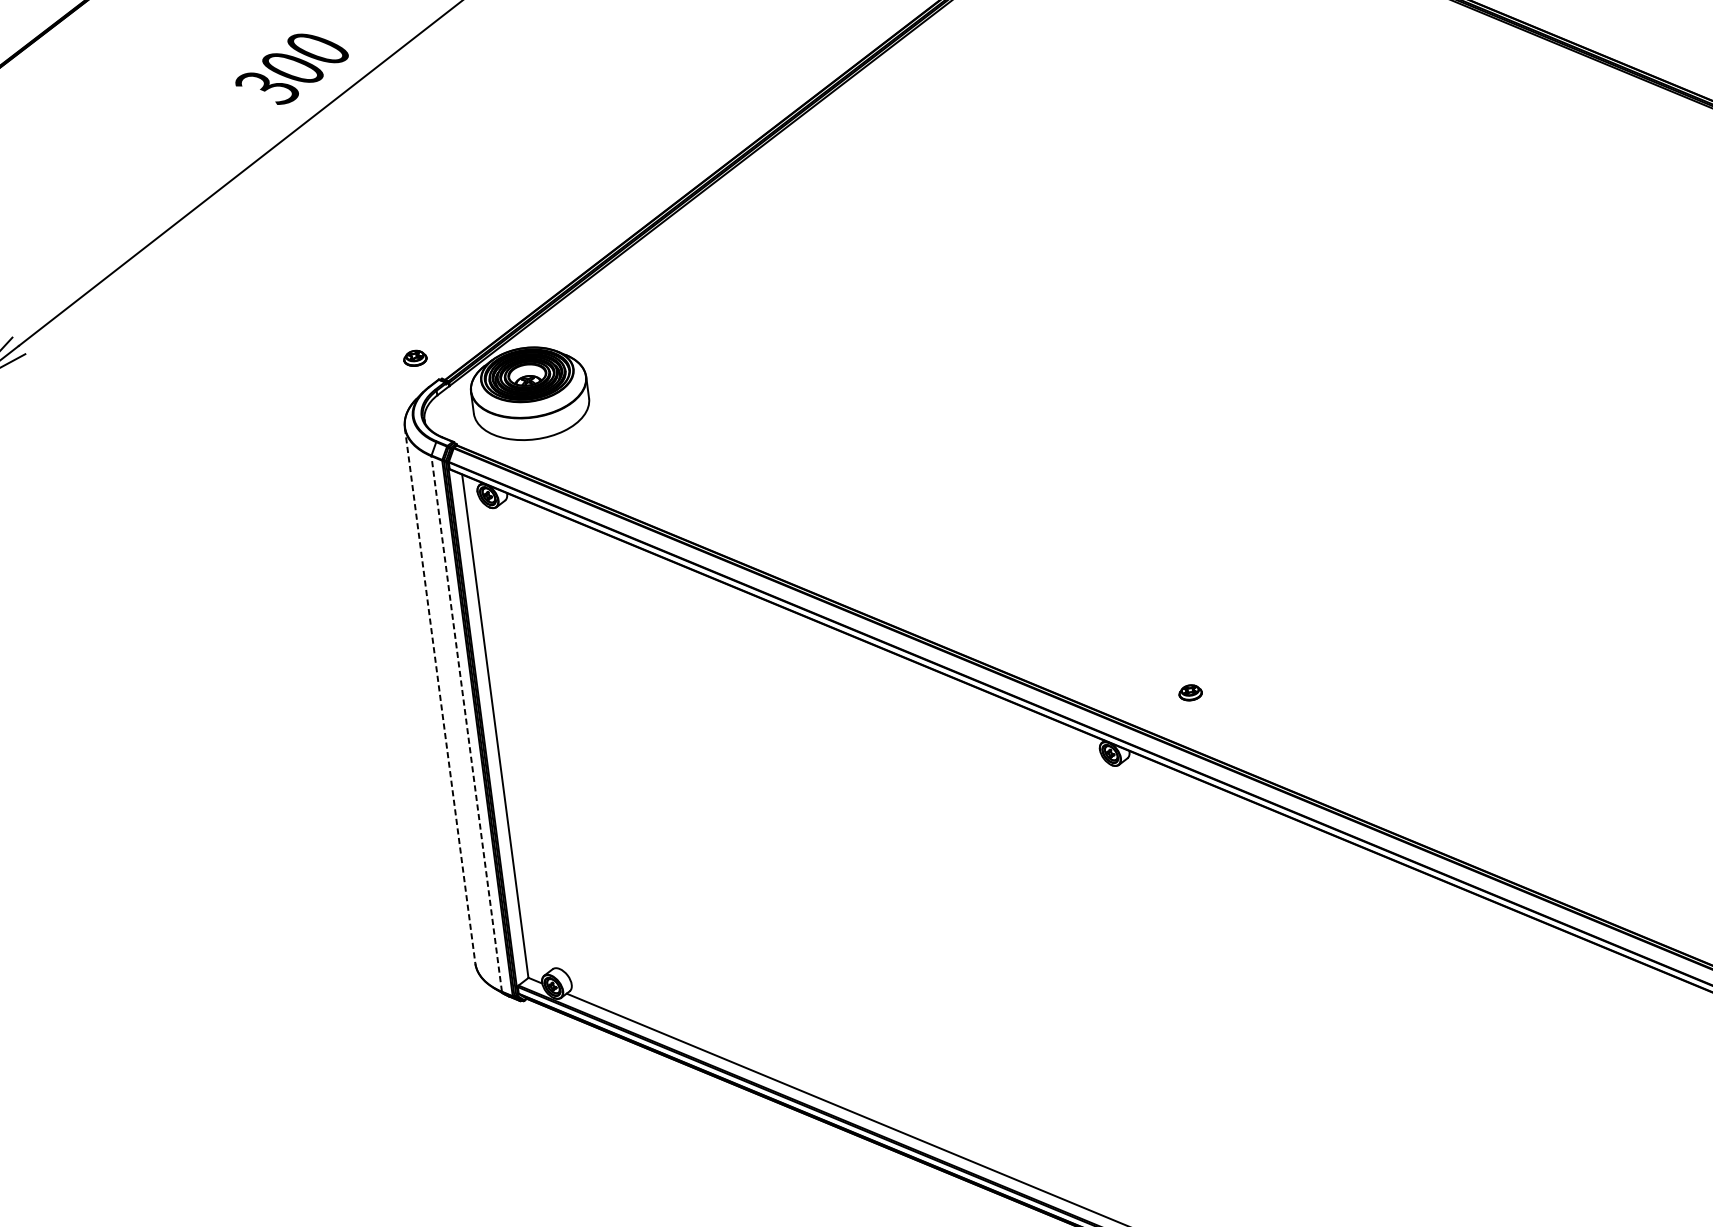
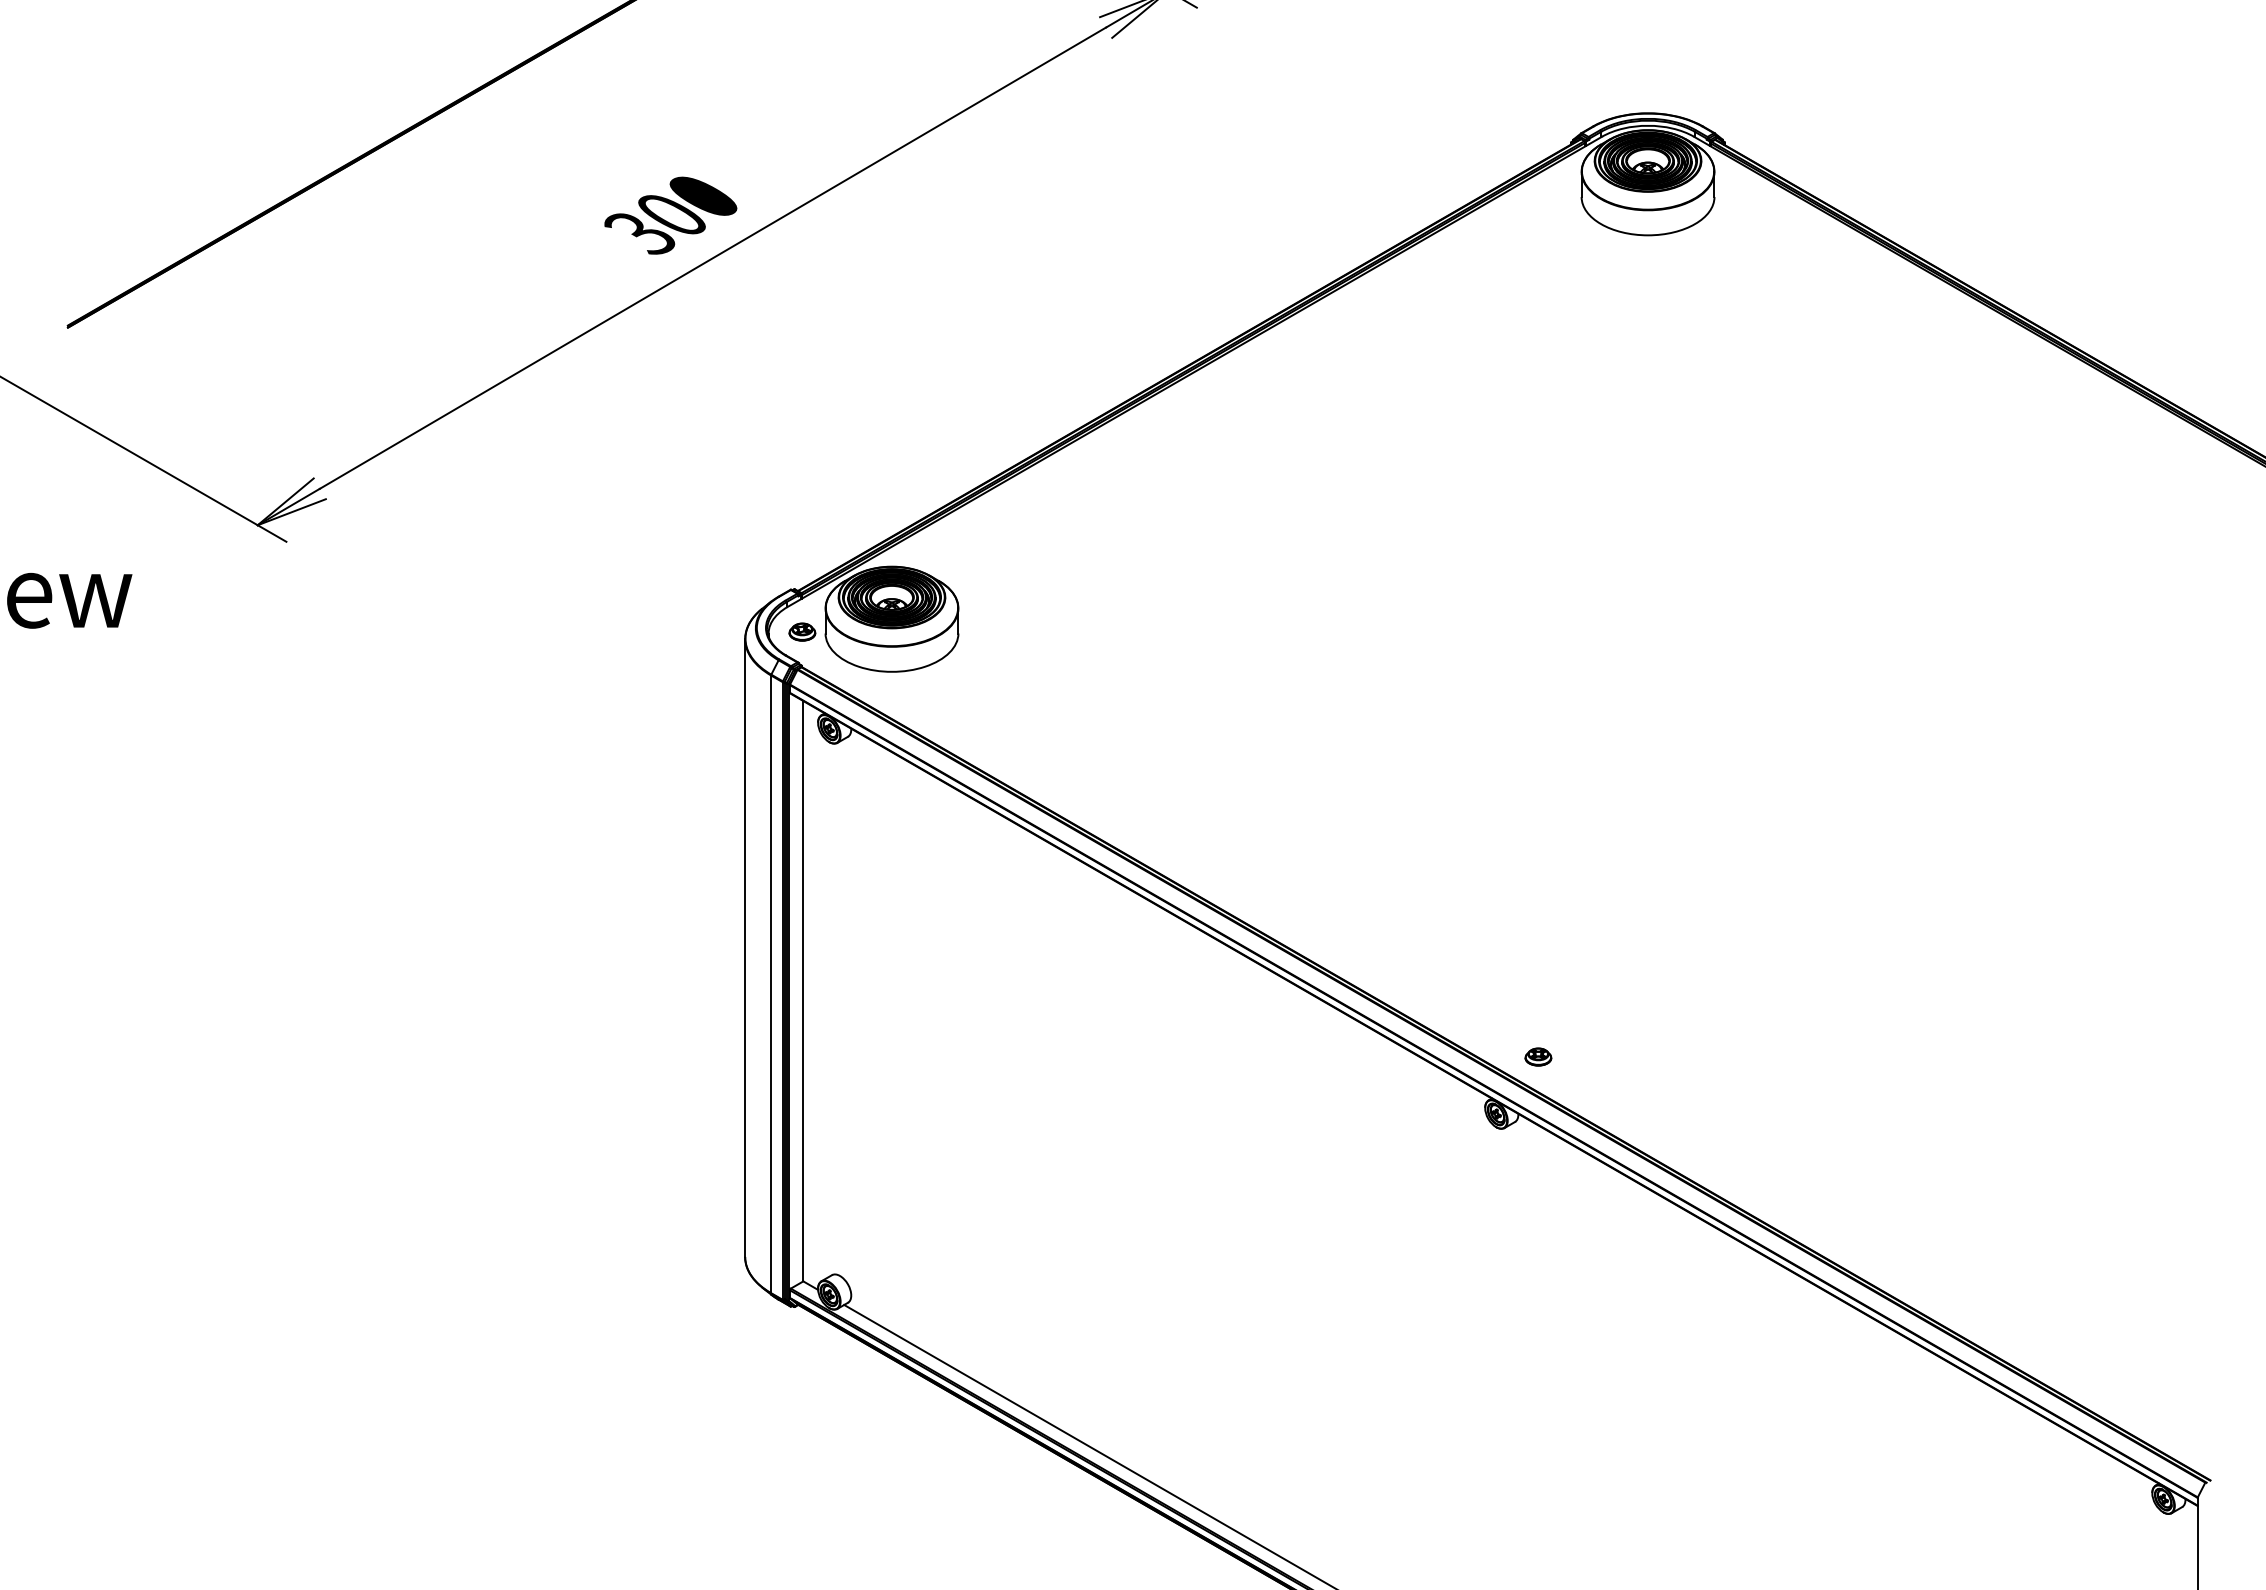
part: (415, 357) -> (802, 631), moved
part: (1190, 692) -> (1538, 1056), moved
line: (440, 695) -> (745, 948), dashed -> solid
line: (467, 724) -> (771, 984), dashed -> solid

